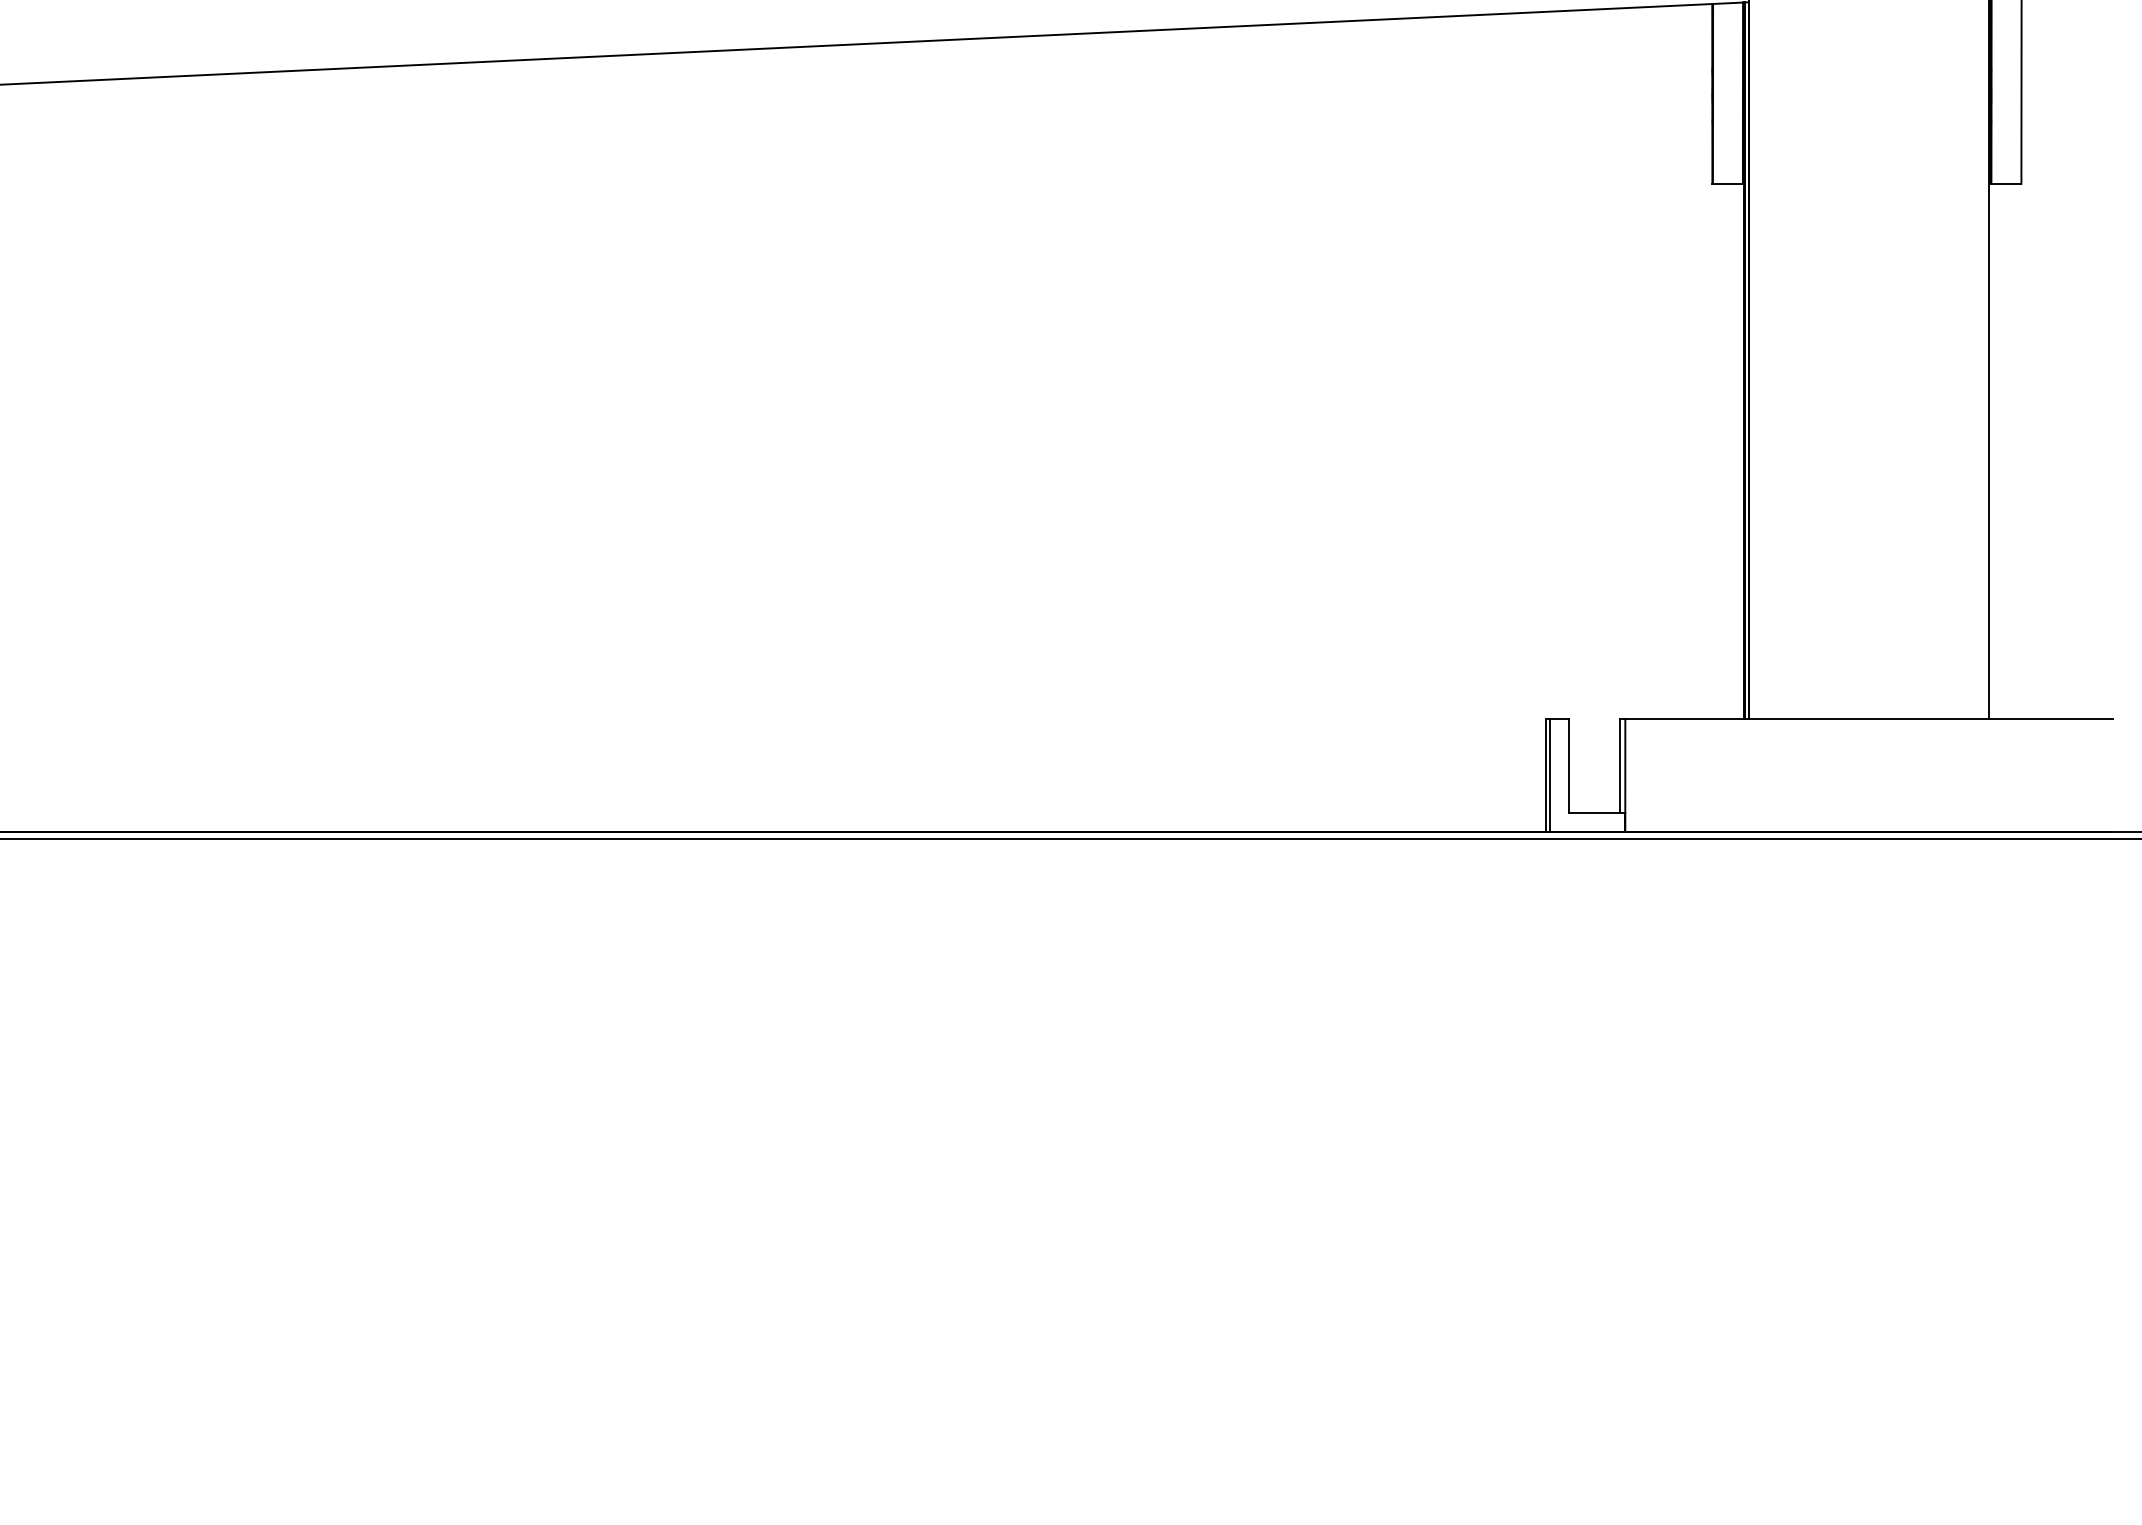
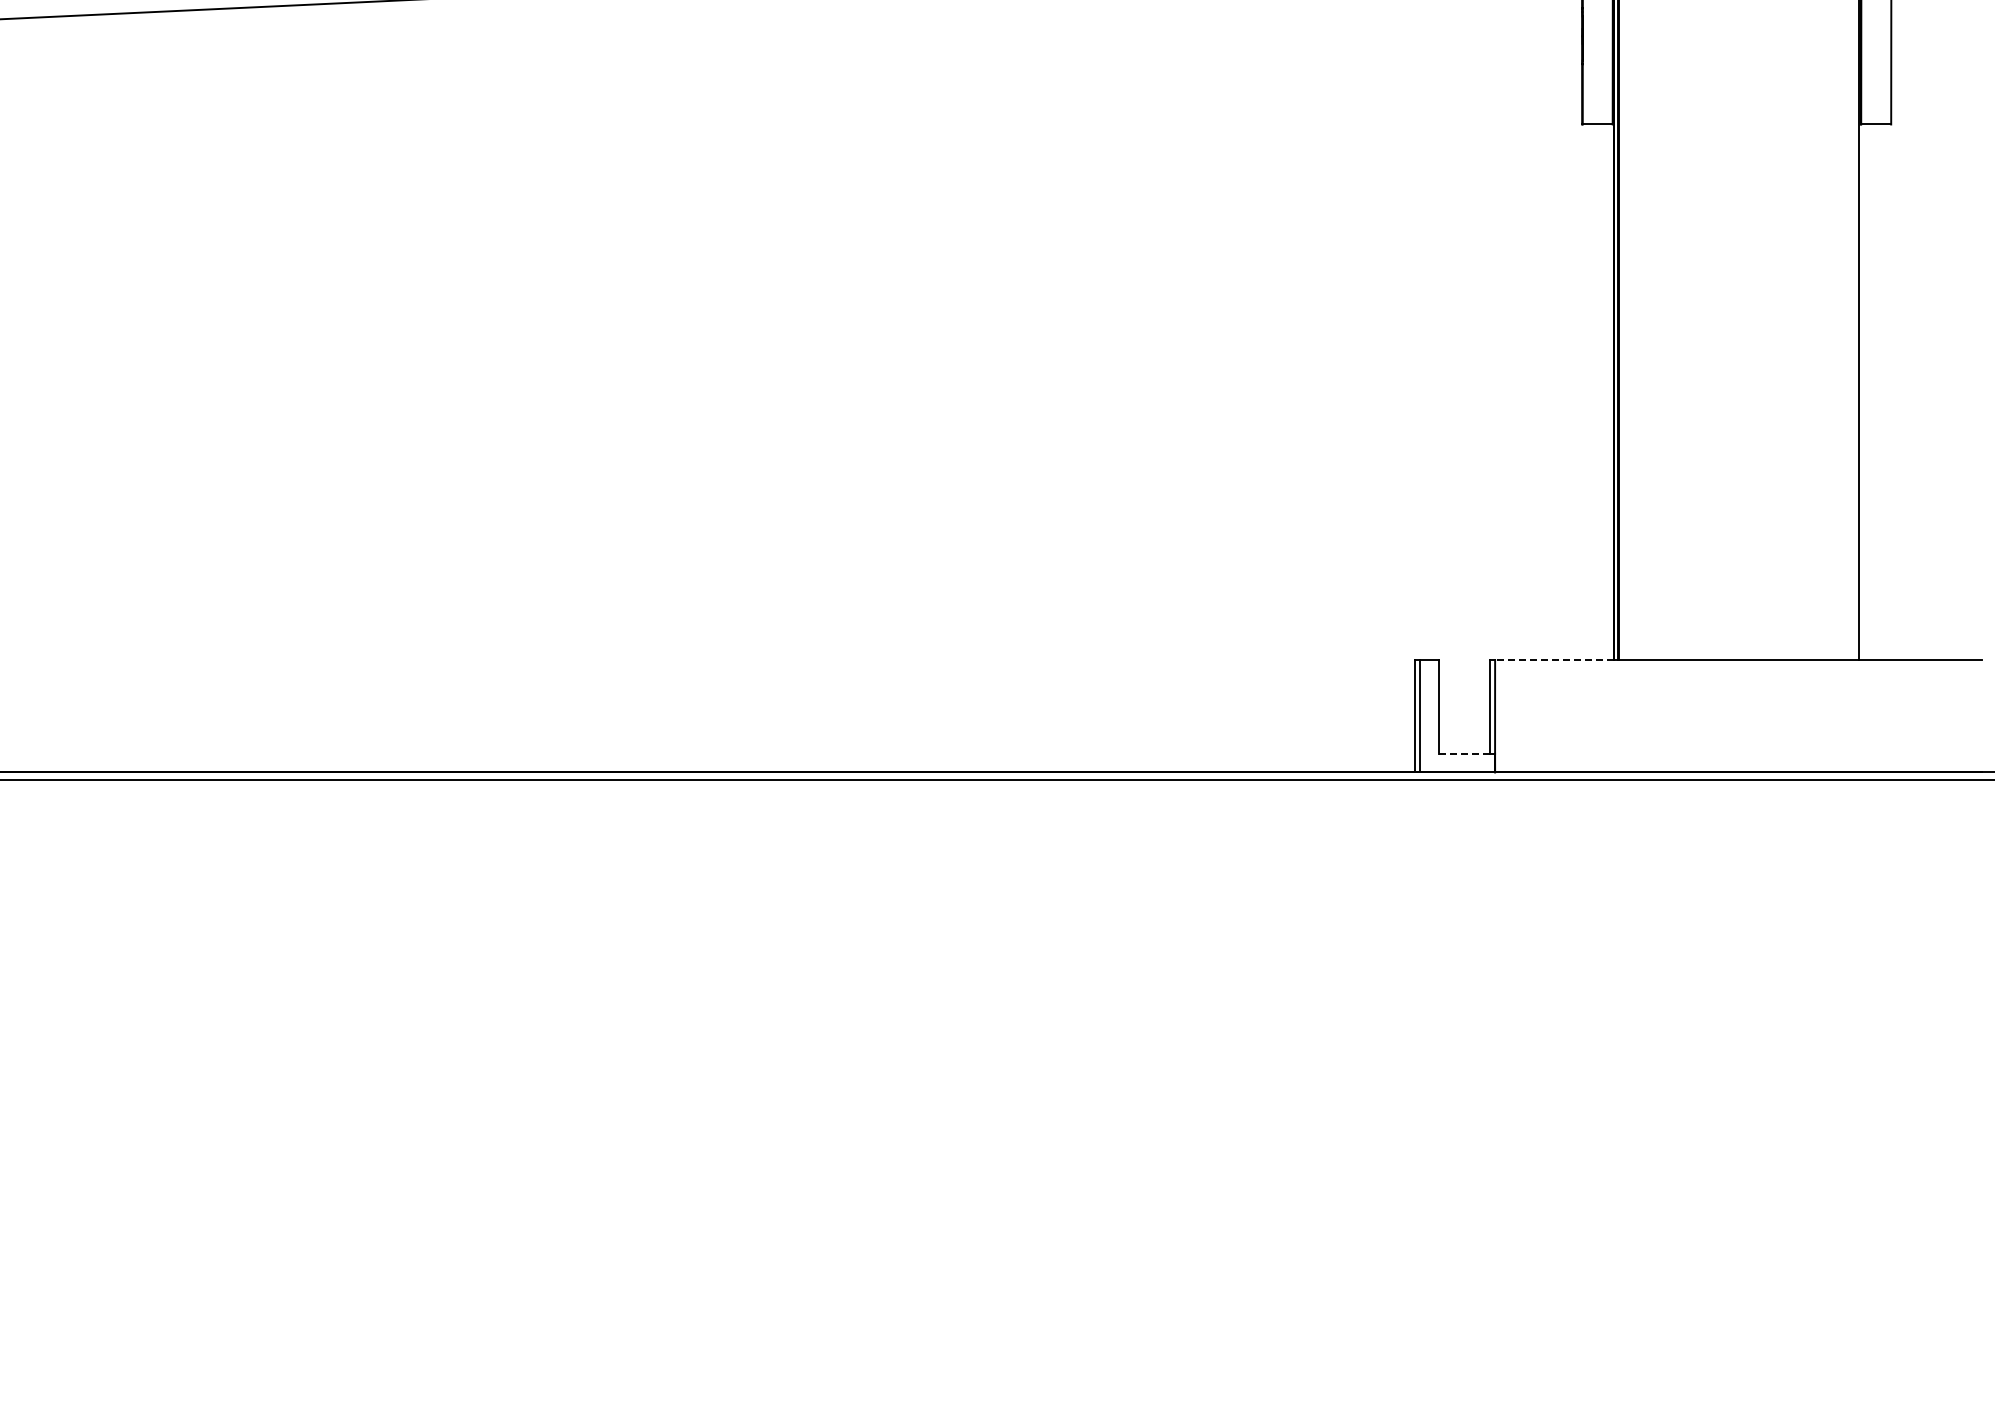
line: (1684, 719) -> (1554, 660), solid -> dashed
line: (1594, 813) -> (1464, 754), solid -> dashed

